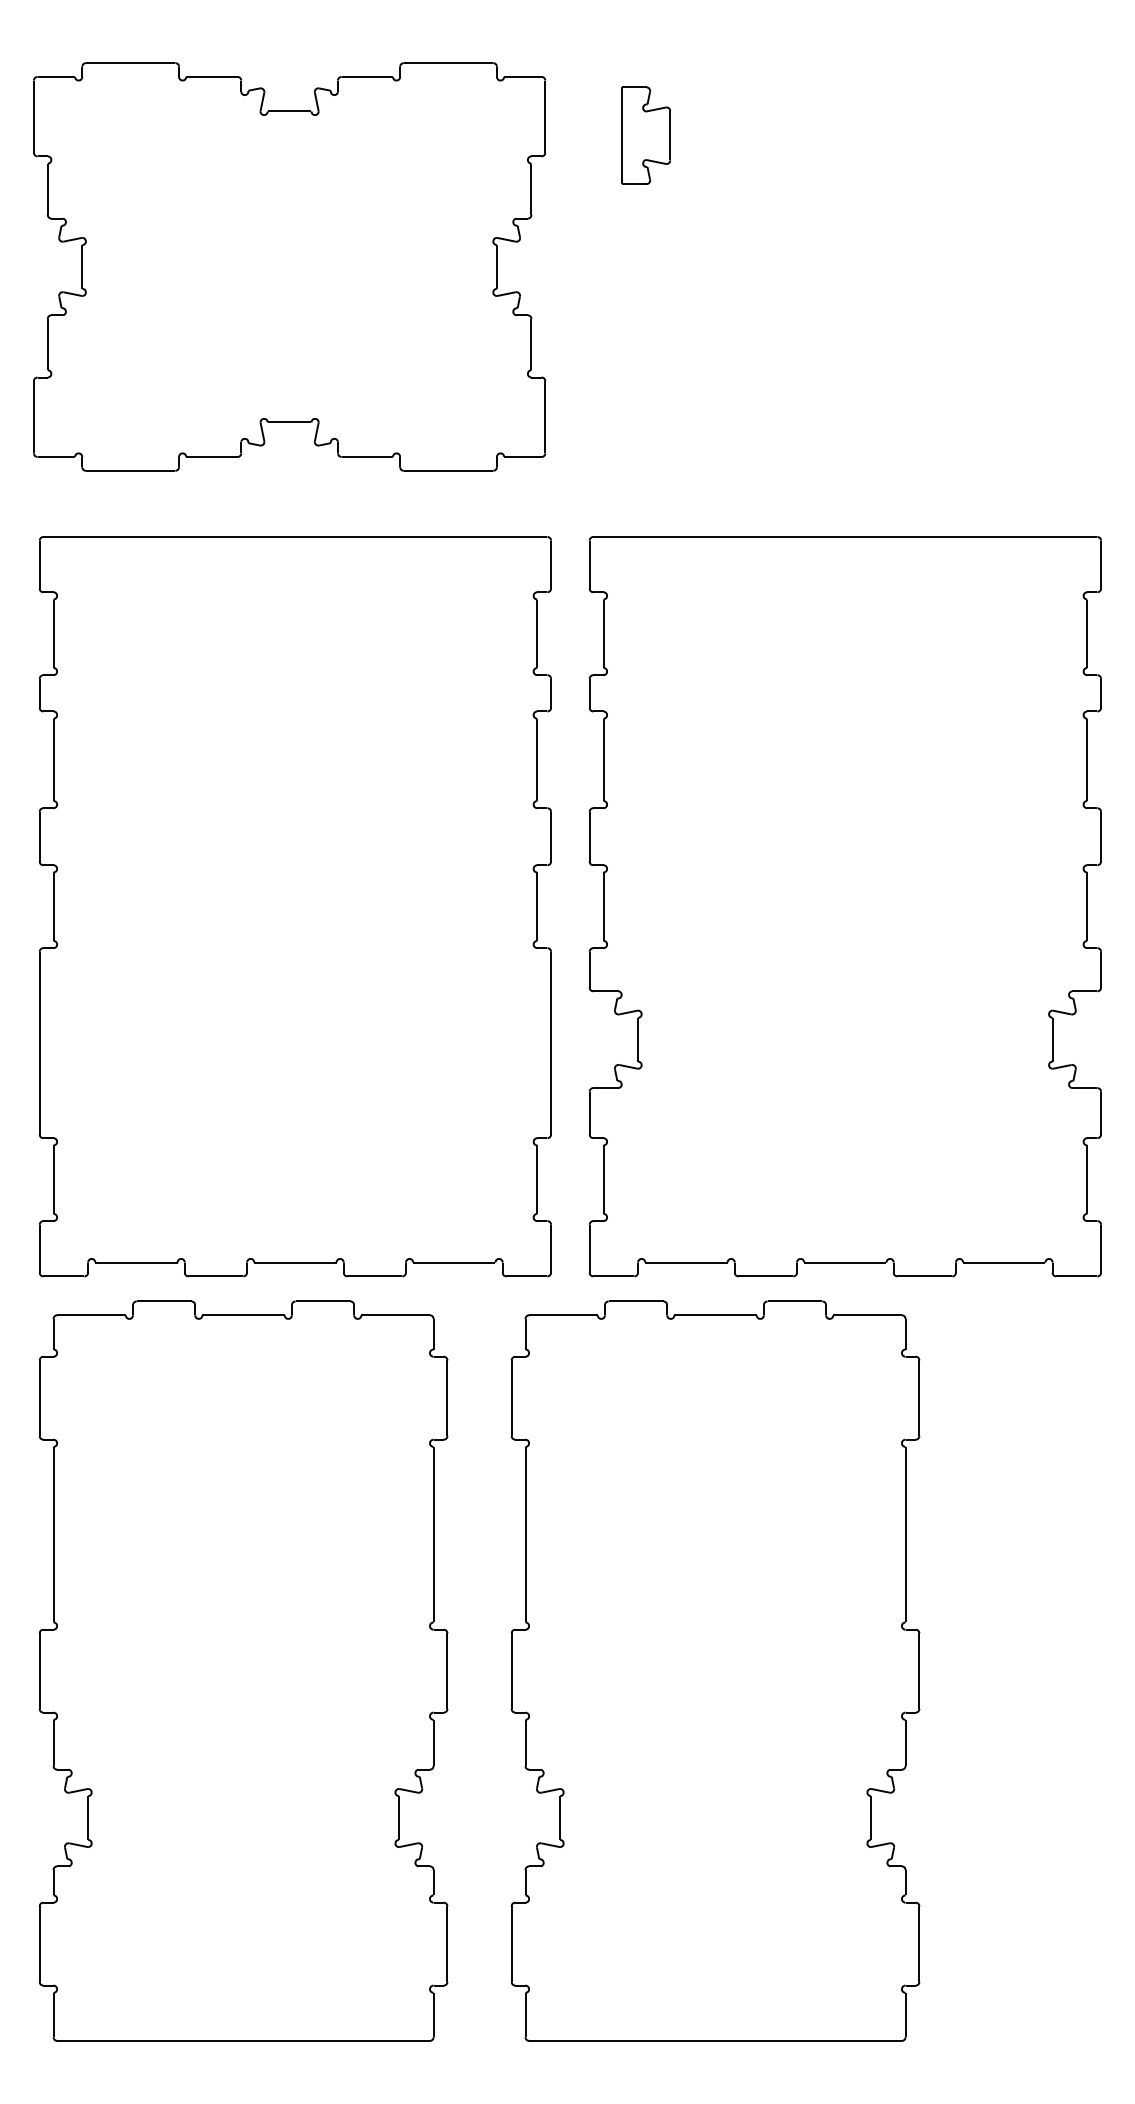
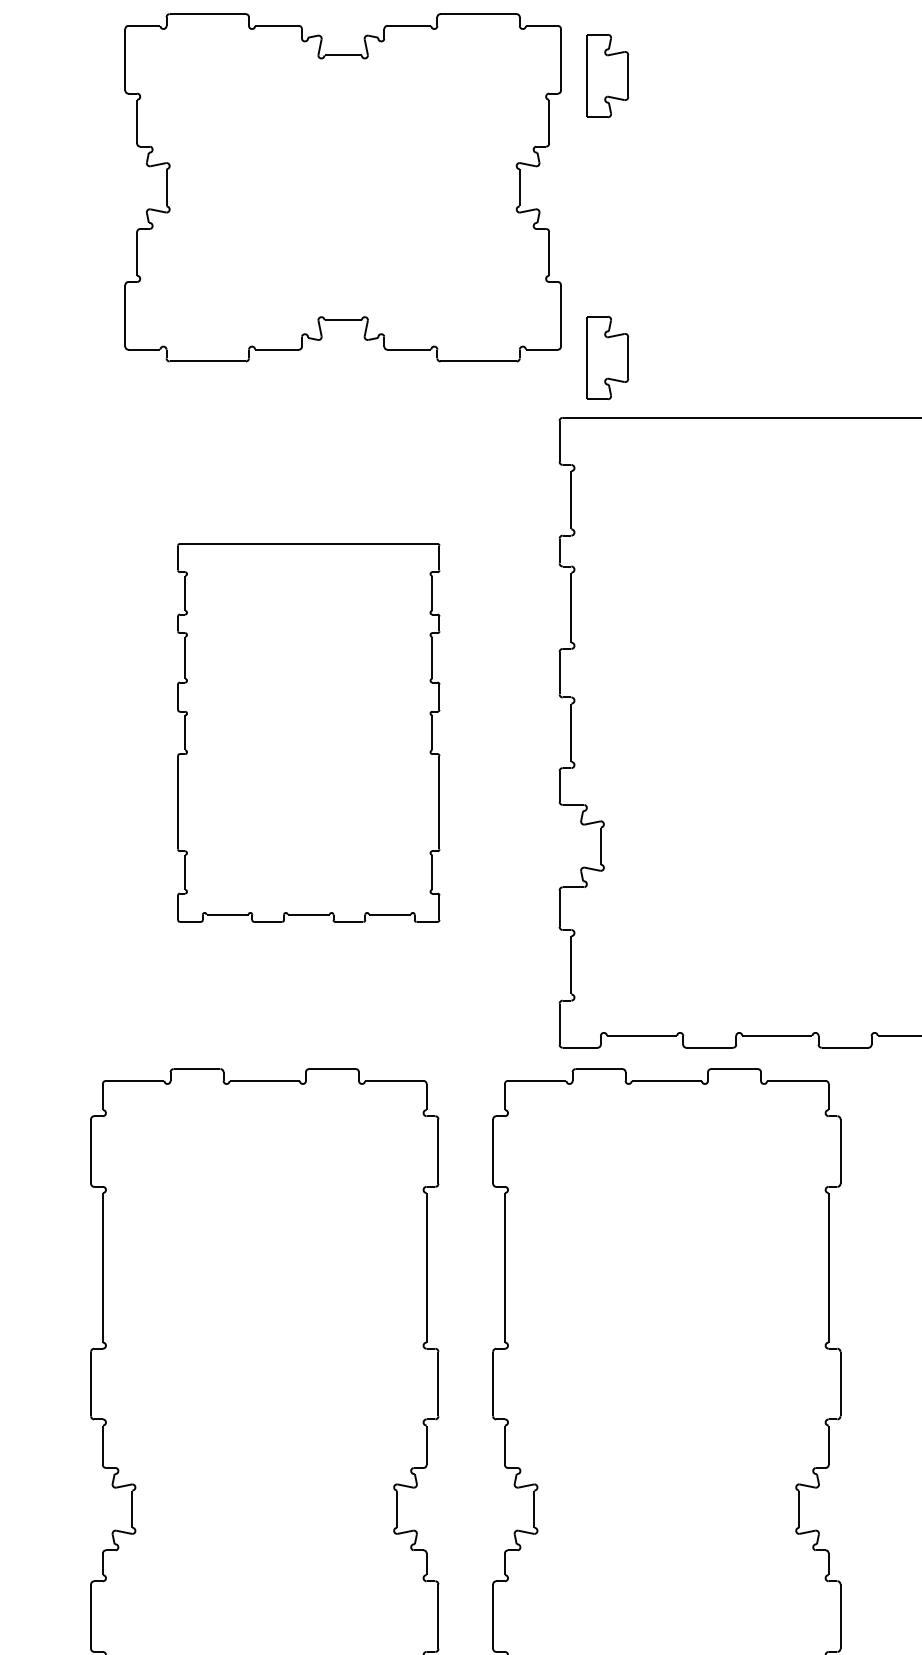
part: (289, 266) -> (343, 187), moved
part: (646, 466) -> (608, 357), added
part: (294, 906) -> (308, 732), size x0.6

